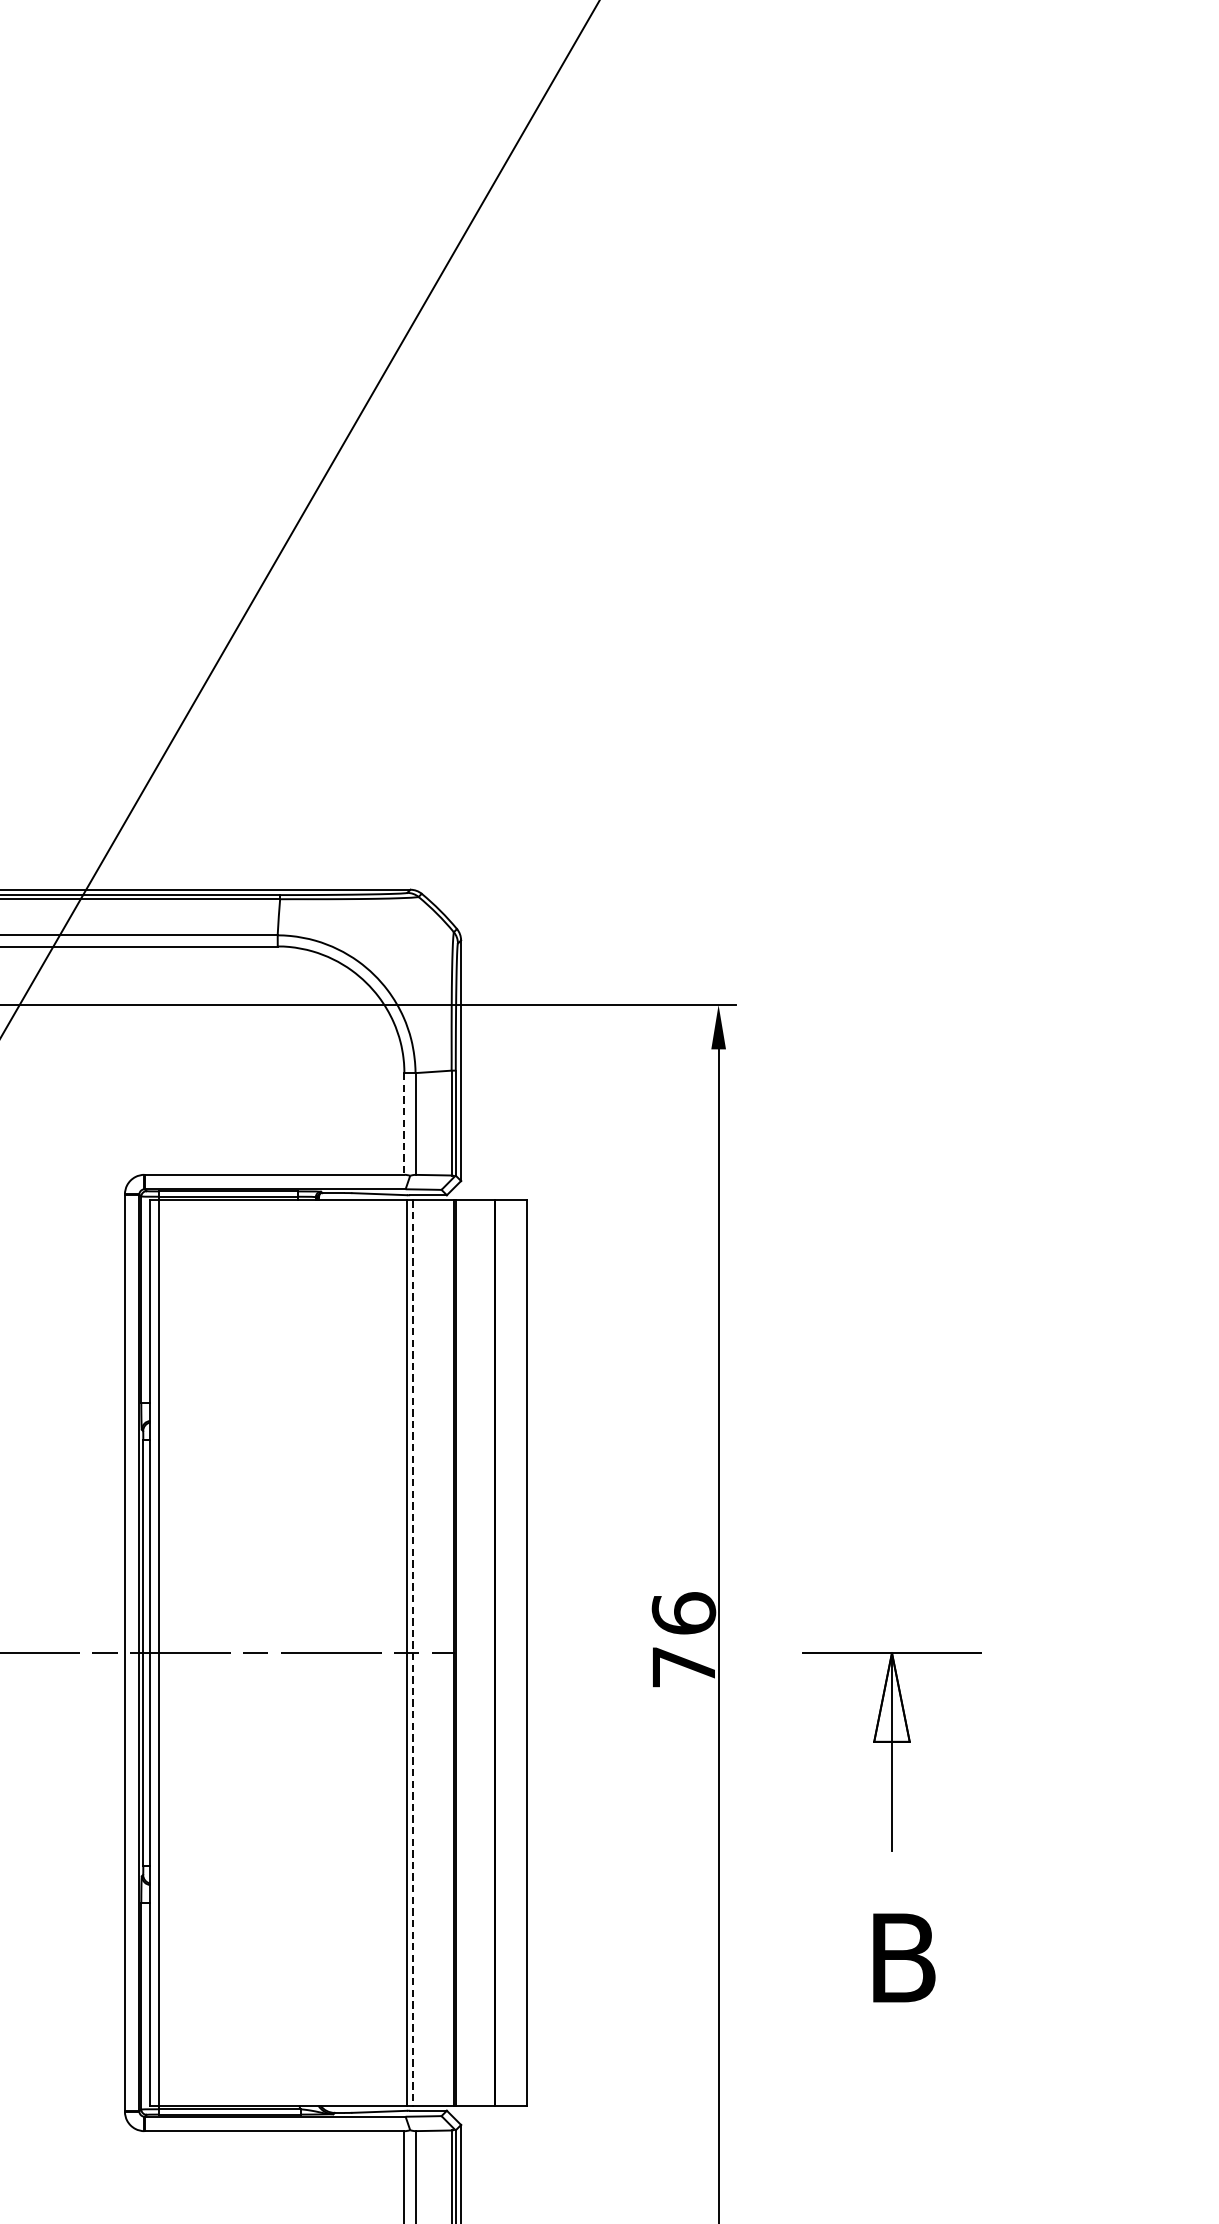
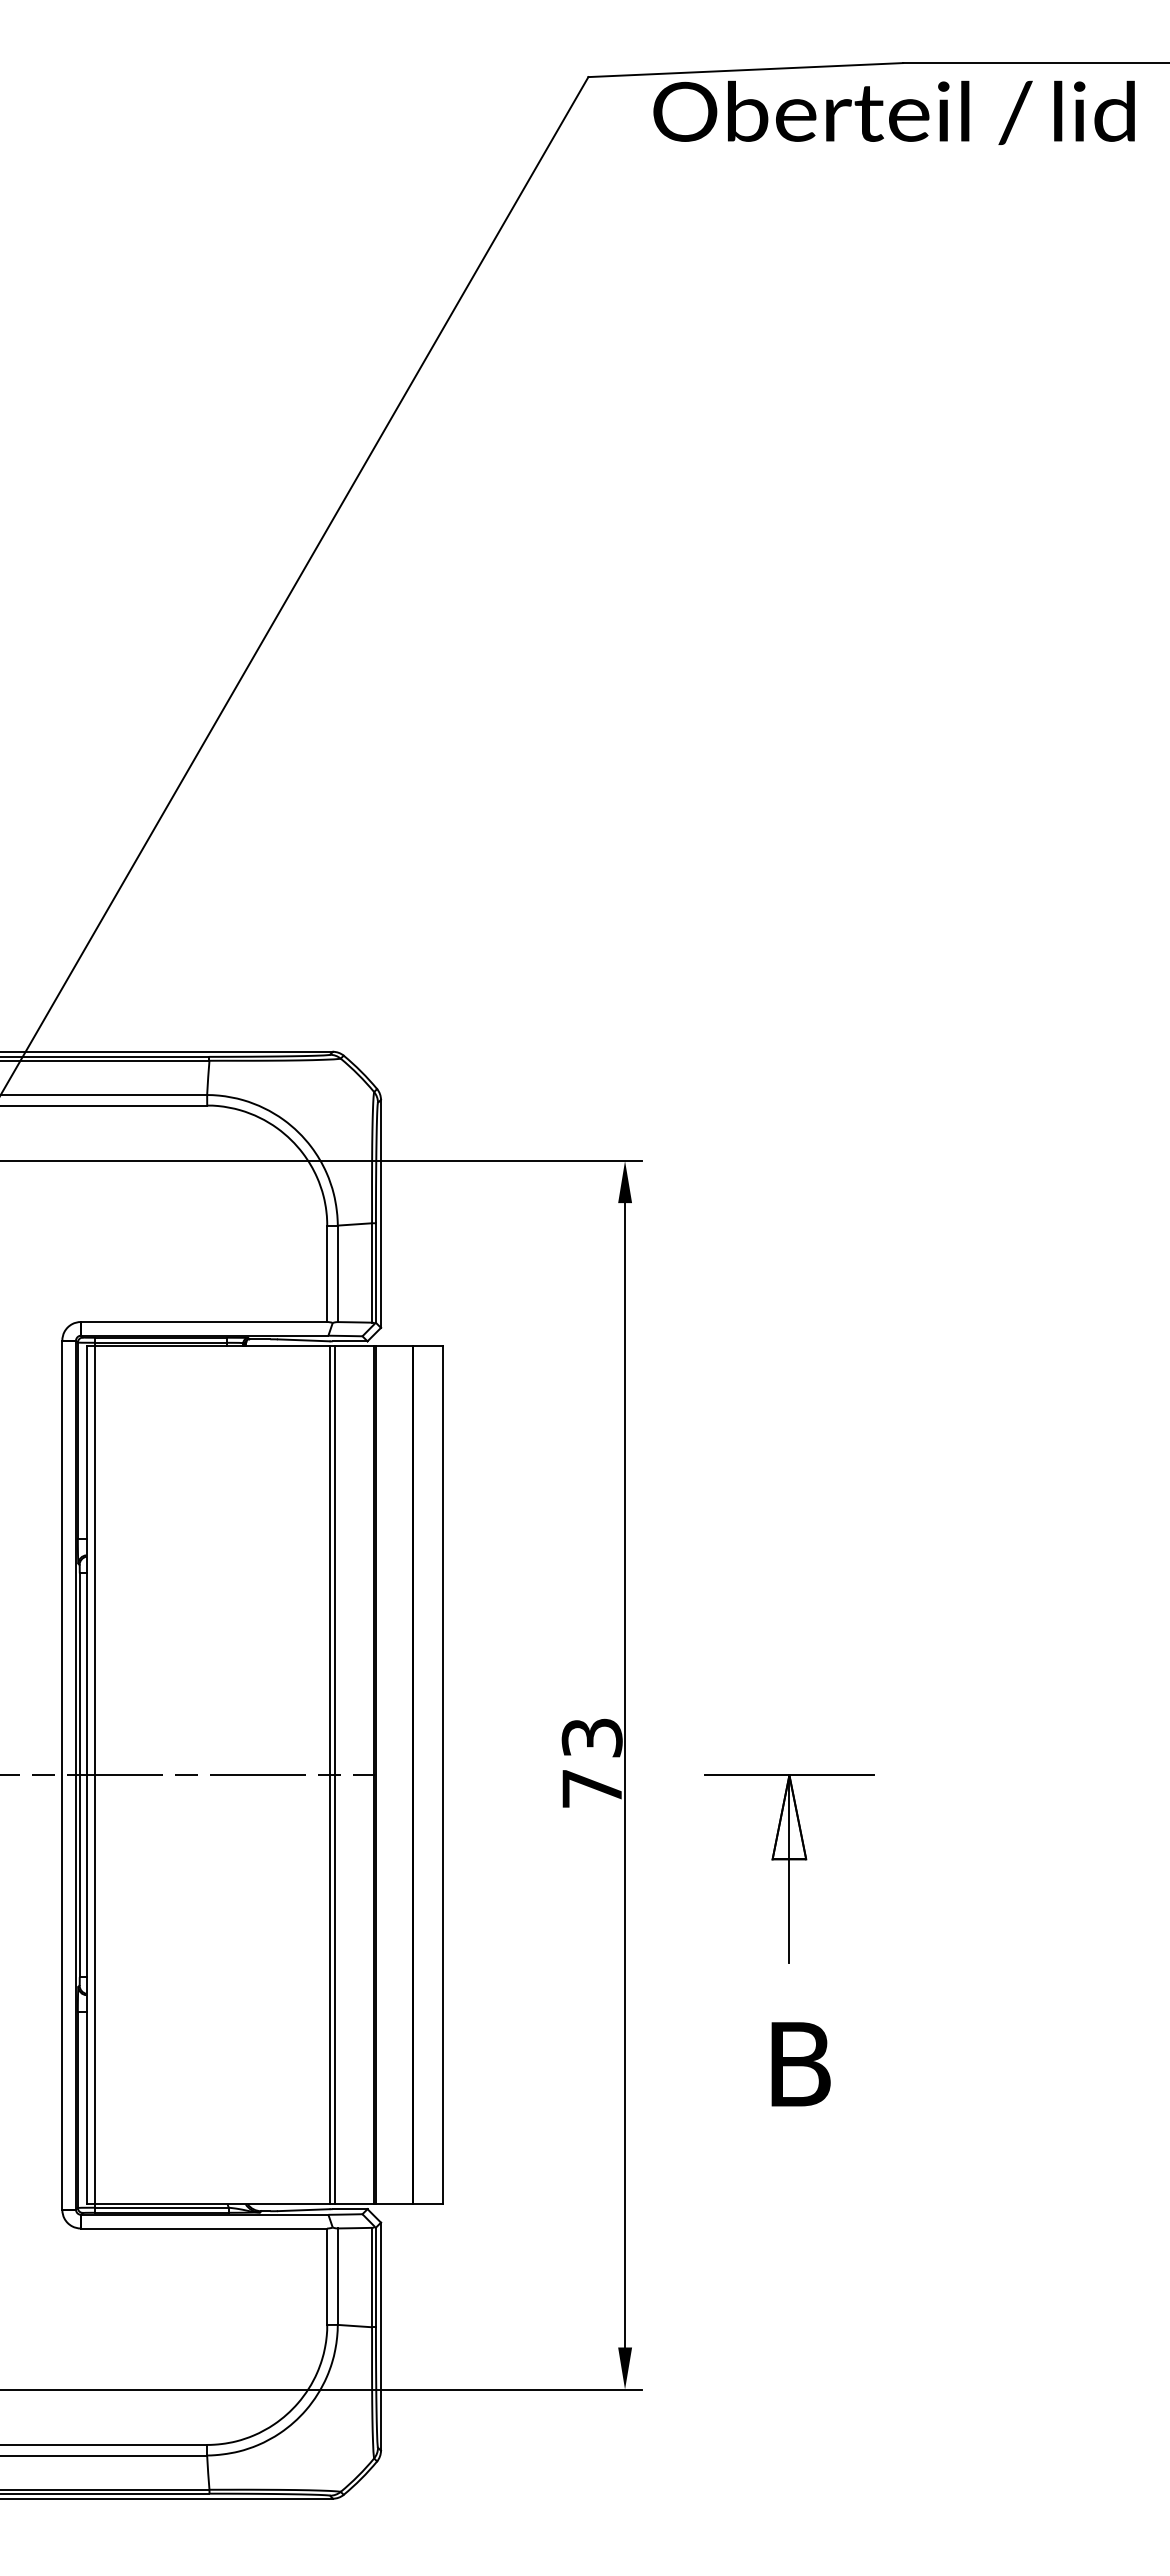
line: (404, 1124) -> (327, 1274), dashed -> solid
text: (683, 1613) -> (591, 1737), 76 -> 73
line: (413, 1653) -> (335, 1775), dashed -> solid

